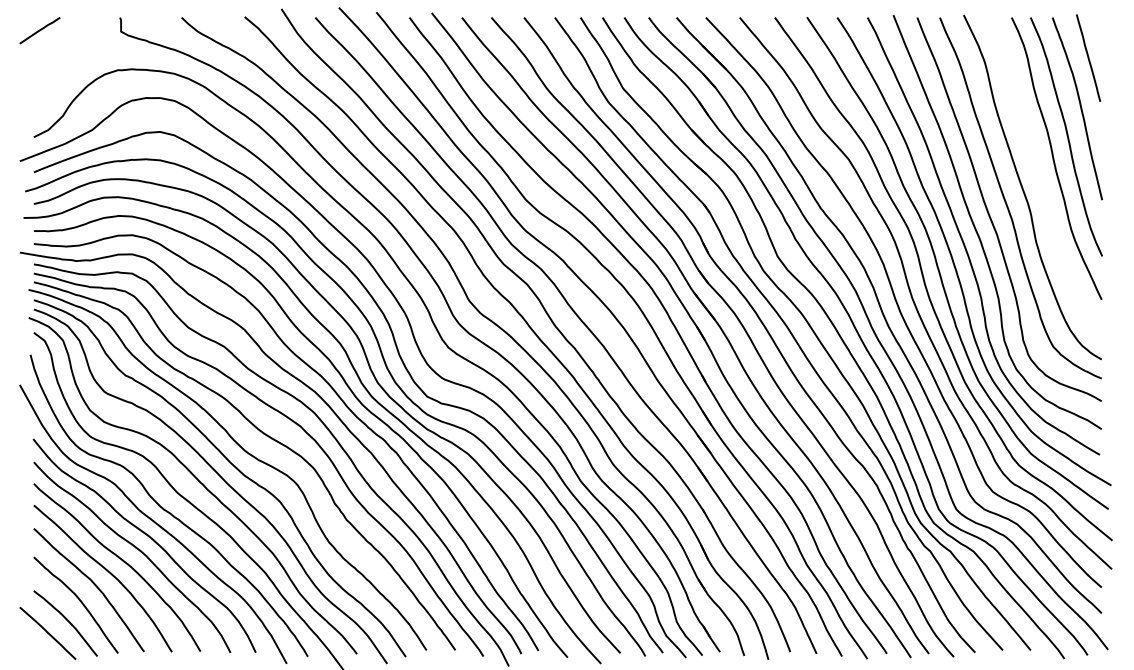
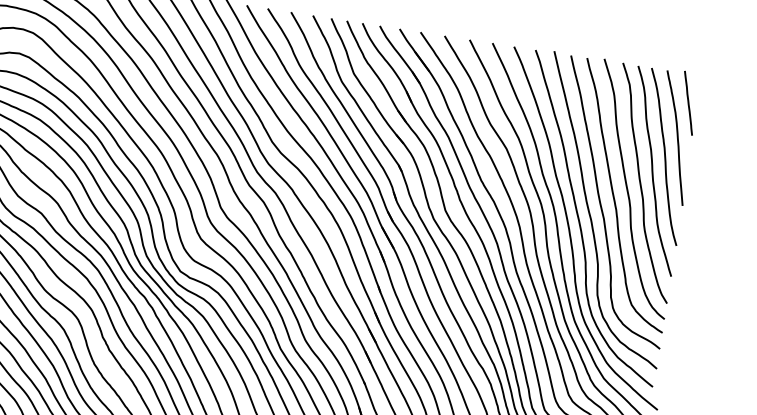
curve: (1040, 177) -> (641, 182), added

